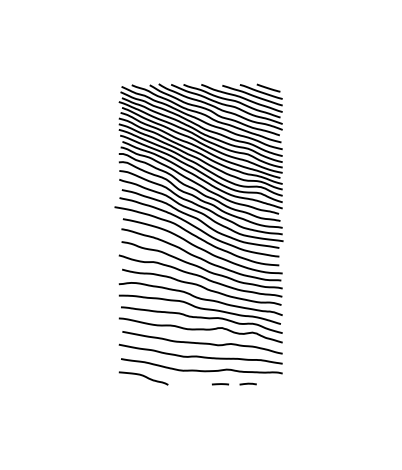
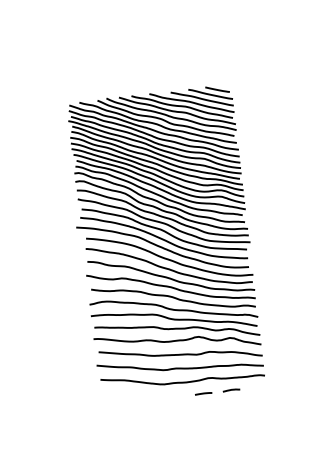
curve: (144, 377) -> (126, 395), removed

